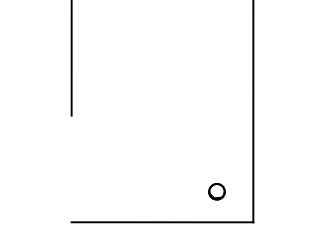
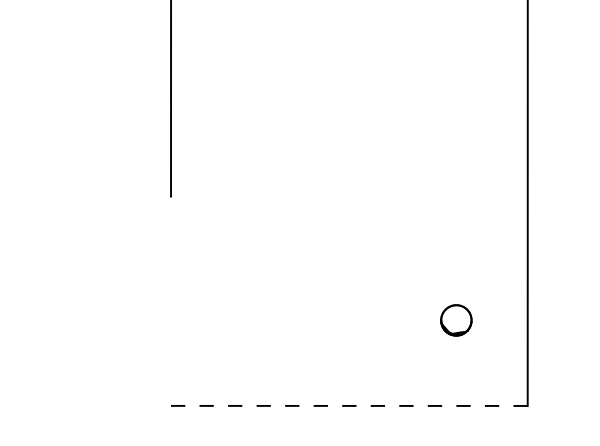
part: (216, 191) -> (455, 319), moved
line: (162, 222) -> (349, 406), solid -> dashed

